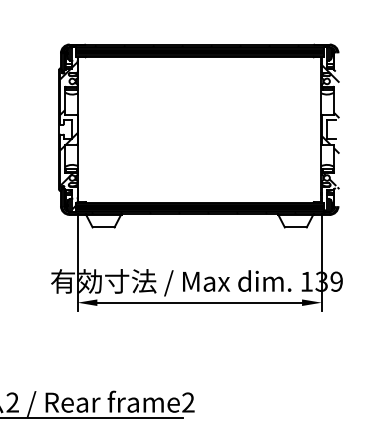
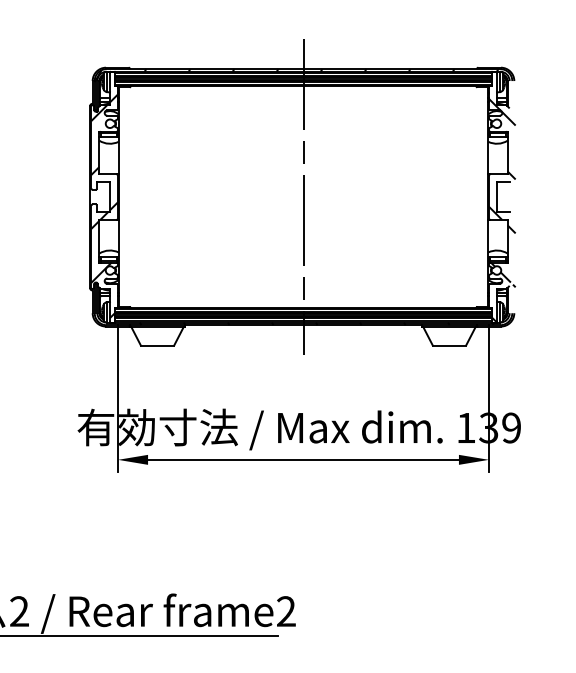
line: (199, 129) -> (303, 196), added

